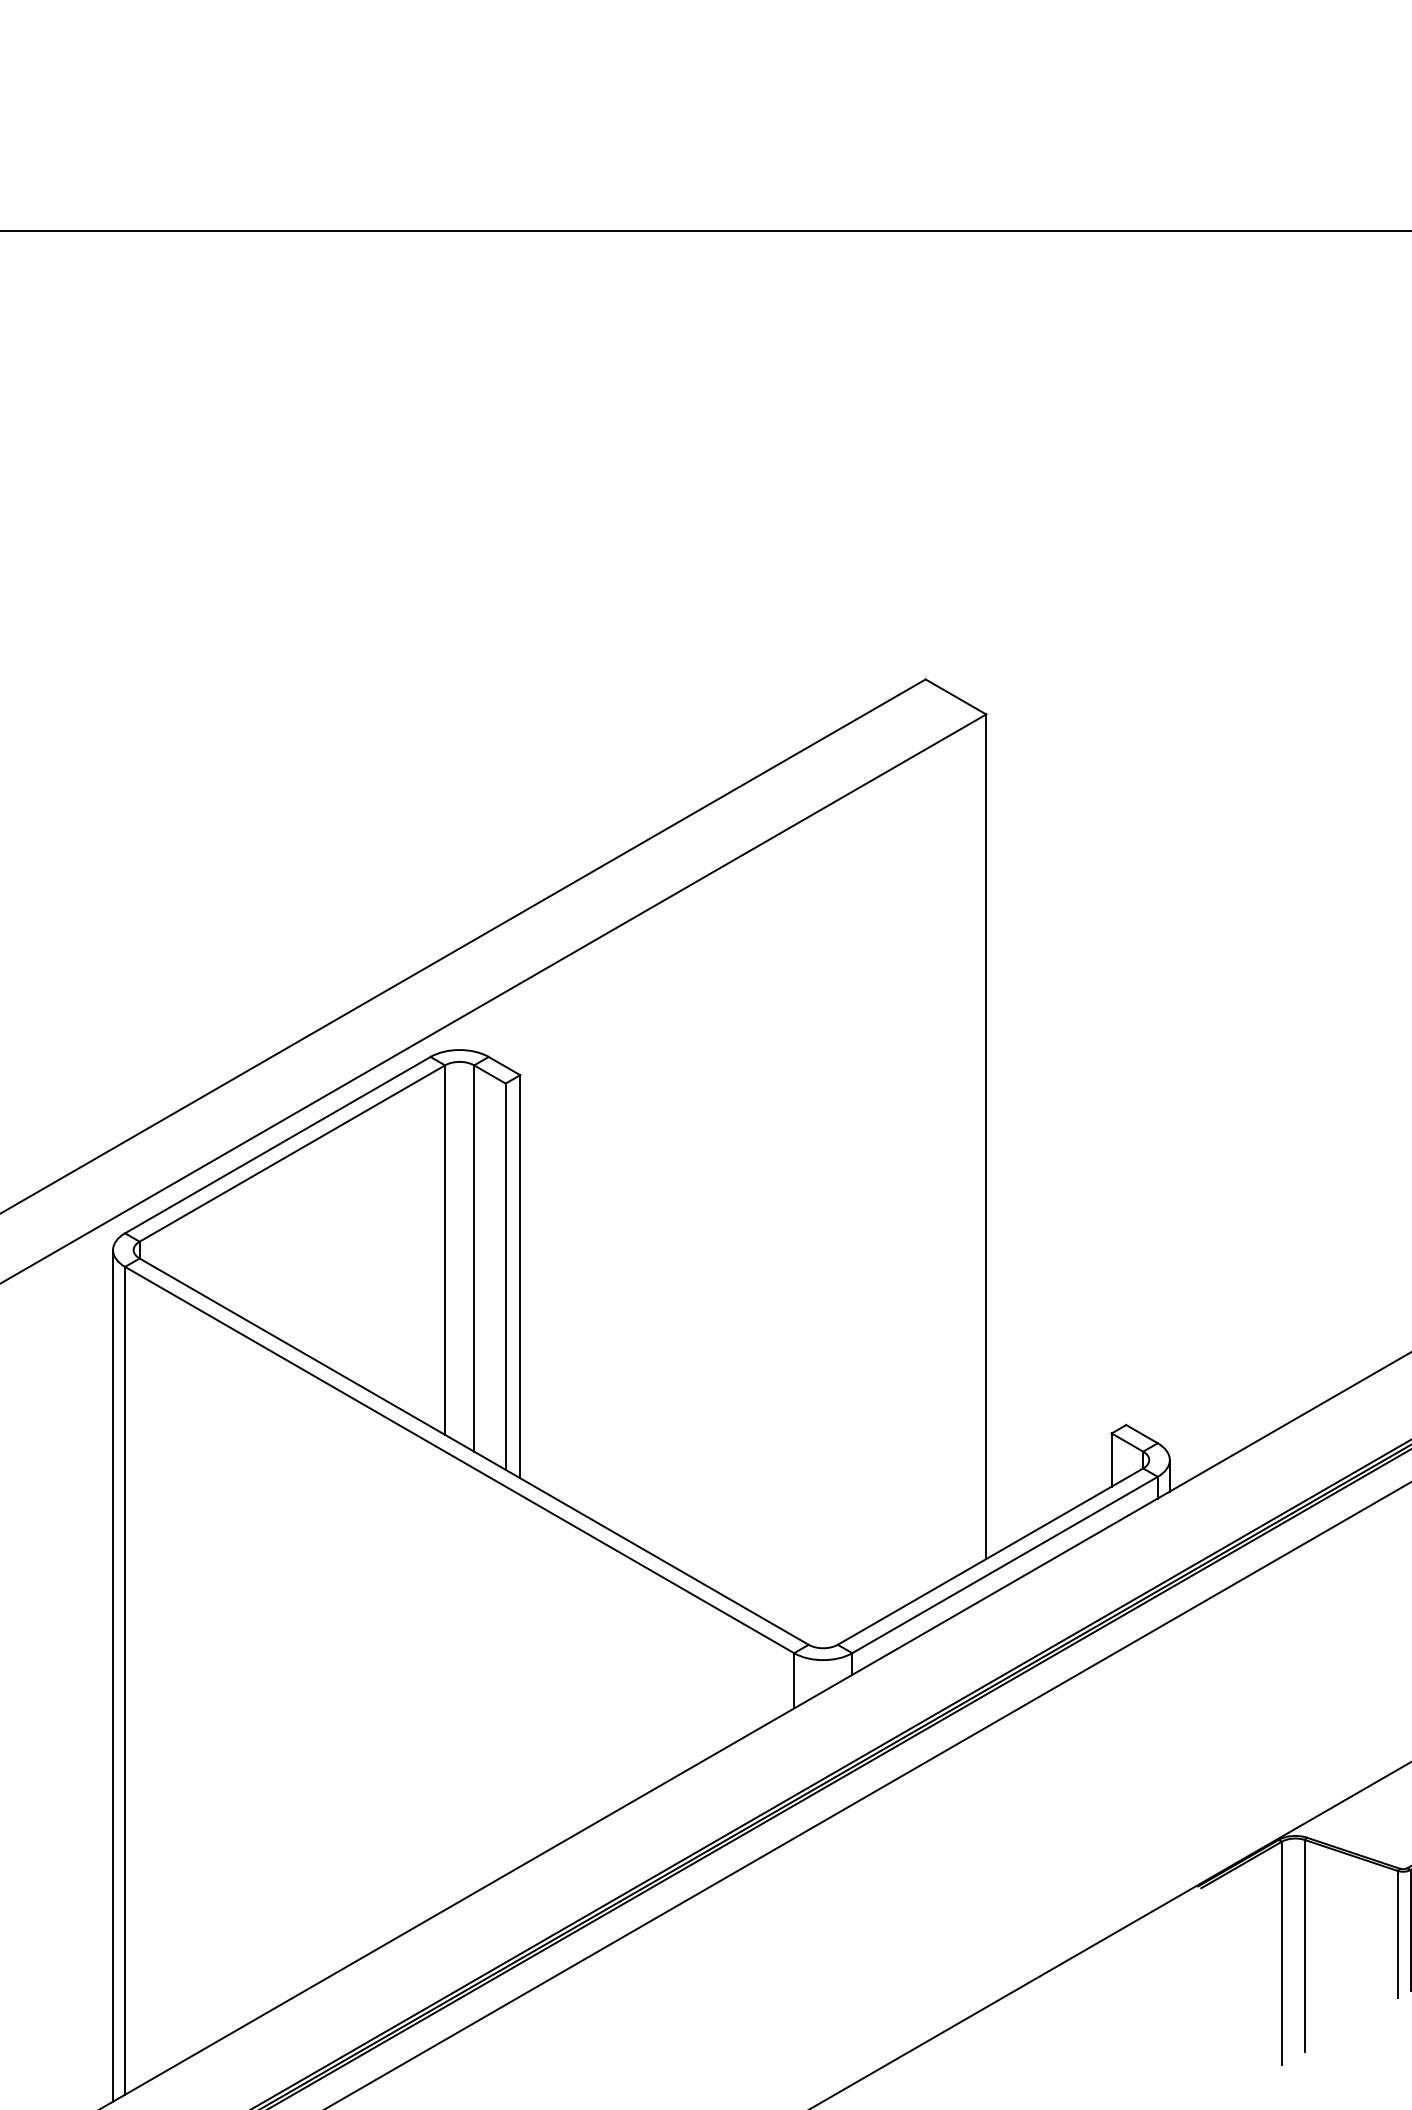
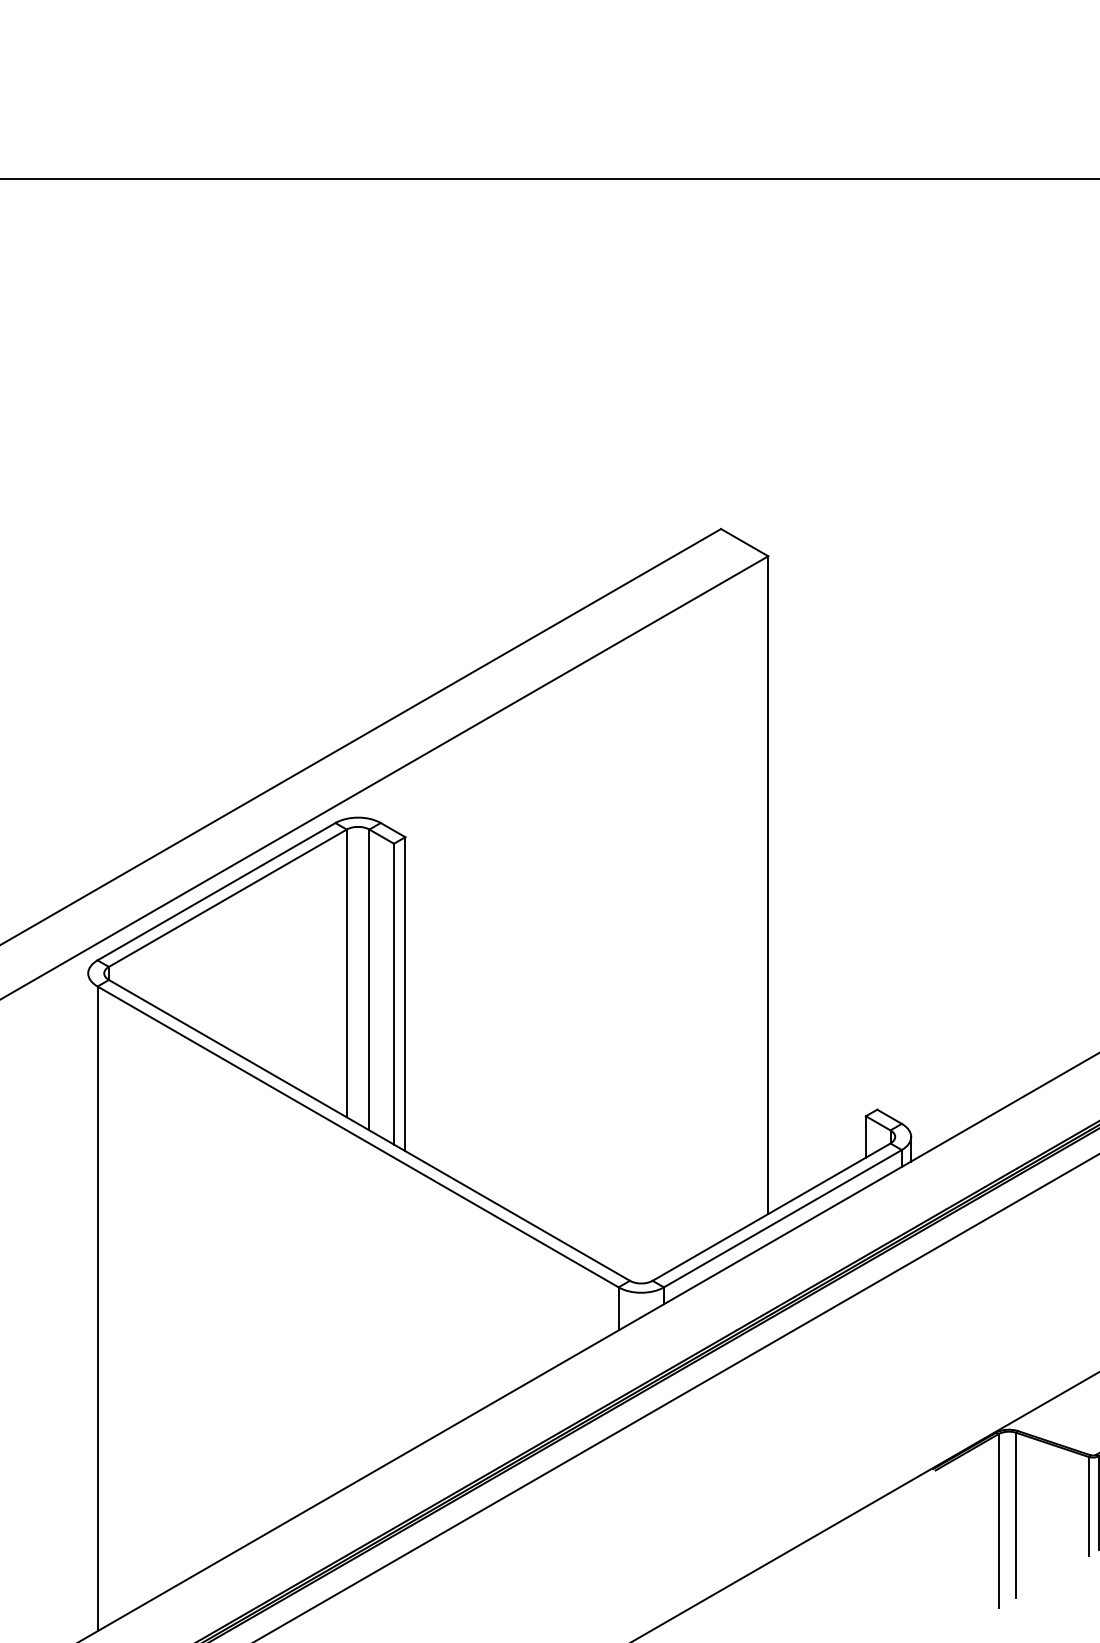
line: (113, 1675) -> (88, 1304), removed

